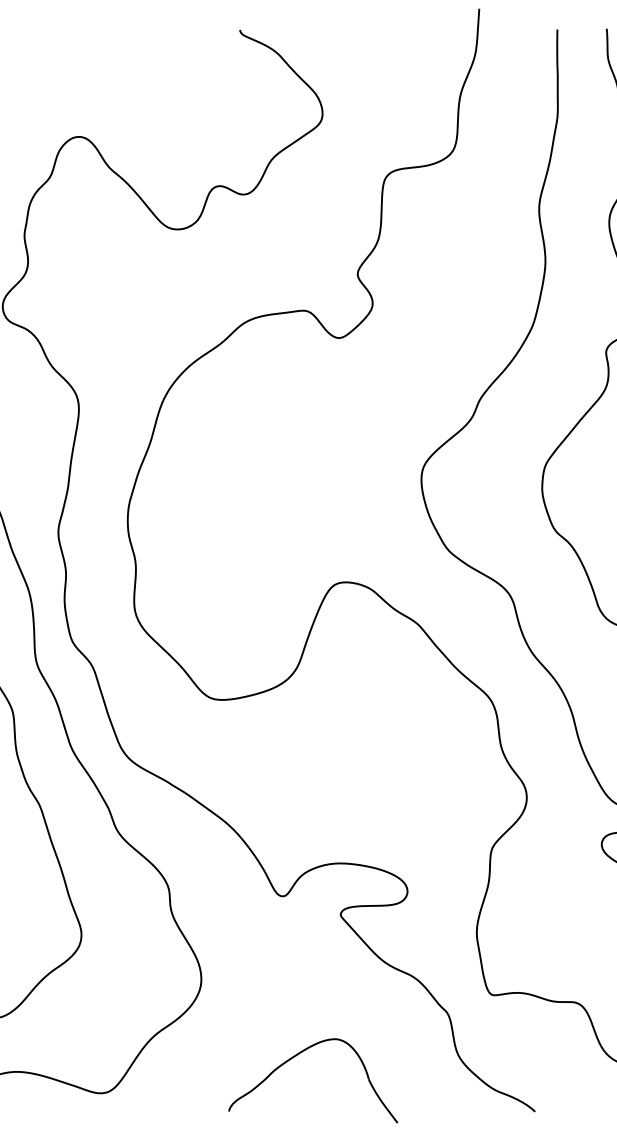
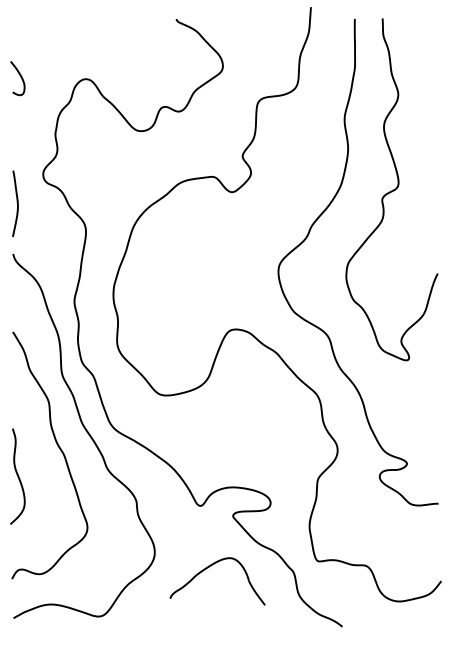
part: (296, 1057) -> (208, 568), moved

